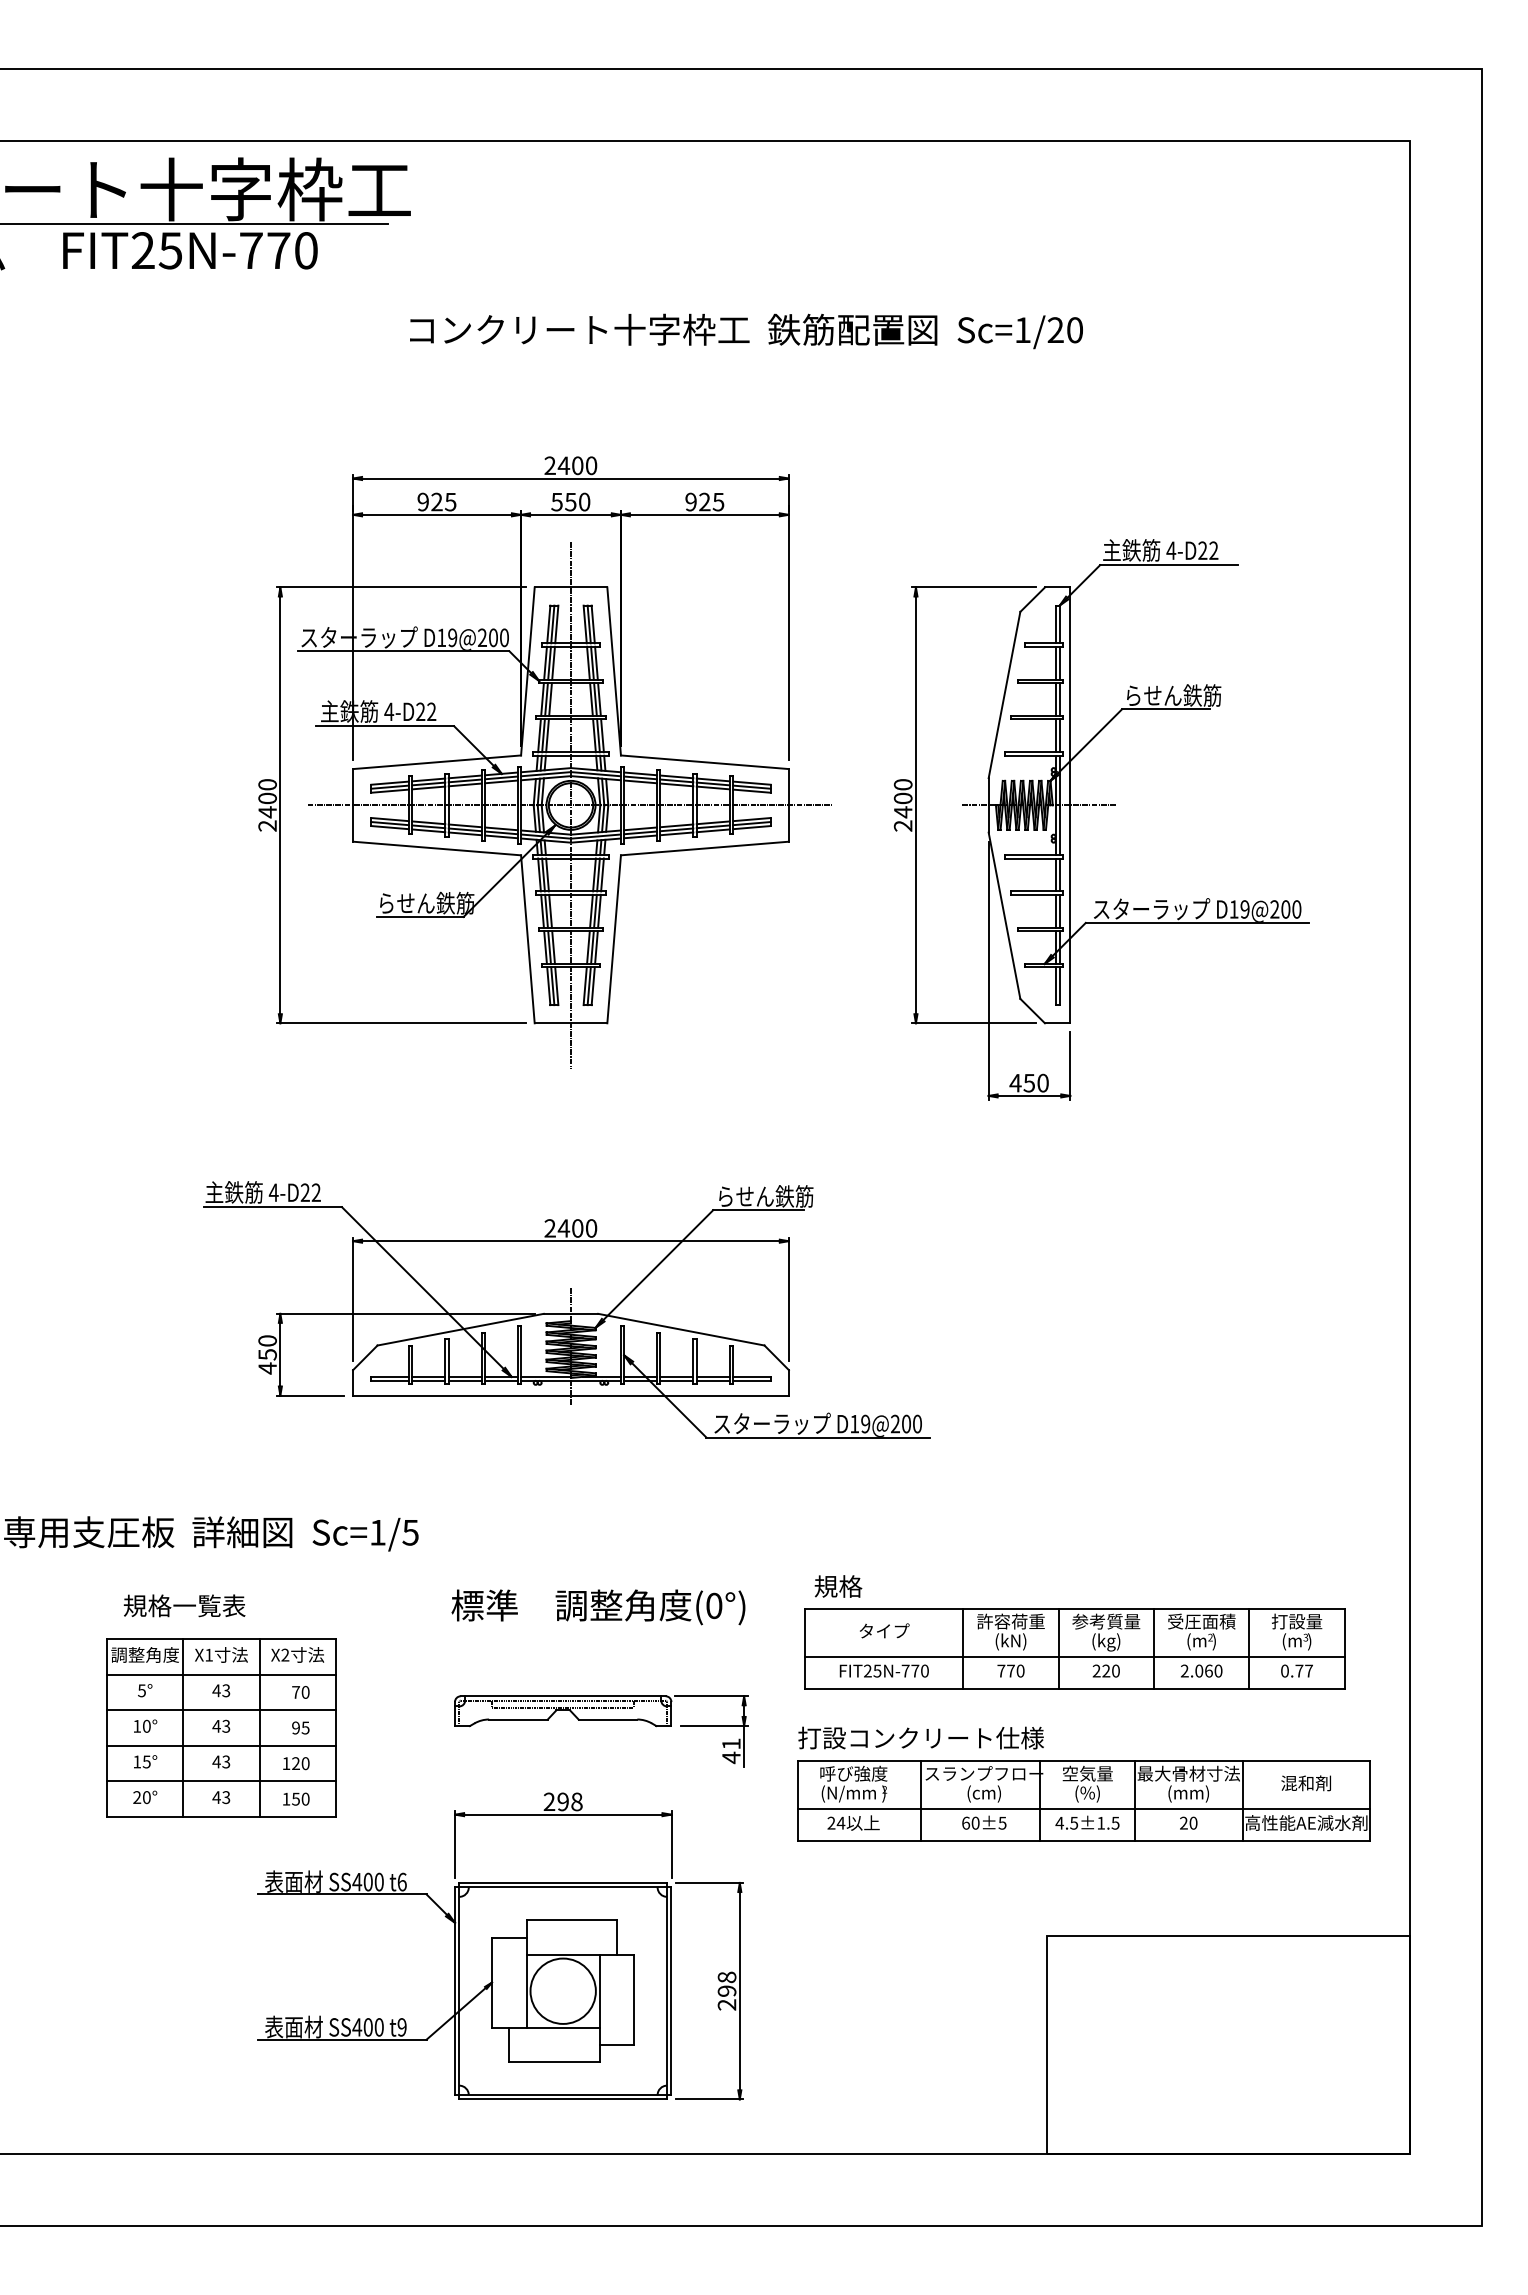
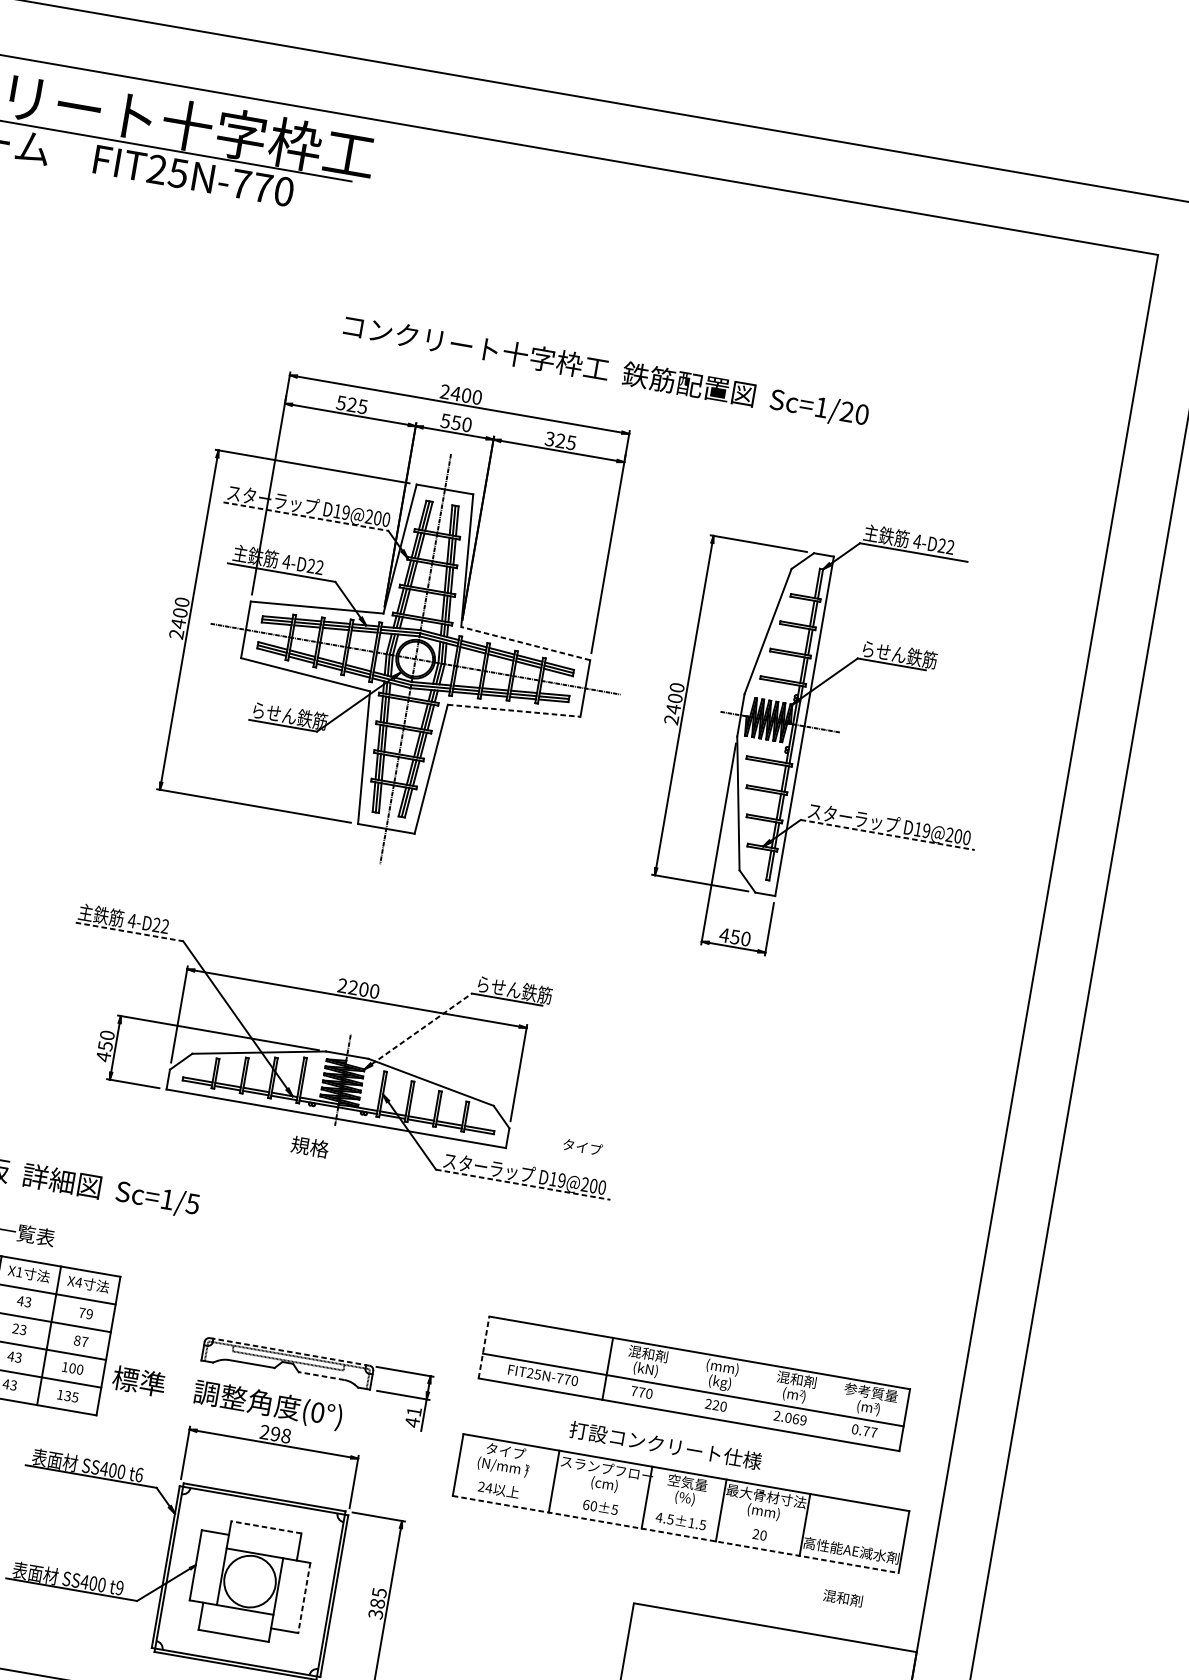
text: (746, 331) -> (606, 371), moved
text: (422, 501) -> (340, 402), 925 -> 525
text: (690, 502) -> (549, 439), 925 -> 325
line: (403, 651) -> (305, 516), solid -> dashed
line: (704, 762) -> (525, 643), solid -> dashed
line: (705, 848) -> (514, 710), solid -> dashed
line: (1197, 922) -> (887, 834), solid -> dashed
line: (273, 1207) -> (129, 932), solid -> dashed
text: (563, 1228) -> (352, 987), 2400 -> 2200
line: (658, 1265) -> (421, 1029), solid -> dashed
line: (818, 1437) -> (523, 1184), solid -> dashed
text: (838, 1586) -> (310, 1147), moved
text: (598, 1607) -> (227, 1398), moved
text: (1010, 1621) -> (648, 1353), 許容荷重 -> 混和剤
text: (1201, 1621) -> (796, 1379), 受圧面積 -> 混和剤
text: (1296, 1621) -> (870, 1392), 打設量 -> 参考質量
text: (1106, 1622) -> (722, 1367), 参考質量 -> (mm)
text: (884, 1630) -> (582, 1146), moved
line: (804, 1648) -> (484, 1347), solid -> dashed
line: (1058, 1648) -> (681, 1381), removed
line: (1154, 1648) -> (756, 1394), removed
line: (1249, 1648) -> (830, 1407), removed
text: (285, 1654) -> (79, 1282), X2 -> X4
text: (1218, 1670) -> (803, 1419), 2.060 -> 2.069
text: (305, 1692) -> (89, 1314), 70 -> 79
line: (563, 1696) -> (289, 1352), solid -> dashed
line: (607, 1719) -> (321, 1375), solid -> dashed
text: (216, 1725) -> (15, 1328), 43 -> 23
text: (300, 1727) -> (80, 1340), 95 -> 87
text: (920, 1737) -> (665, 1445), moved
text: (295, 1763) -> (72, 1368), 120 -> 100
text: (853, 1773) -> (505, 1451), 呼び強度 -> タイプ
text: (1305, 1783) -> (842, 1598), moved
text: (300, 1798) -> (71, 1396), 150 -> 135
line: (1083, 1809) -> (679, 1510), removed
line: (1084, 1840) -> (676, 1534), solid -> dashed
line: (571, 1920) -> (266, 1527), solid -> dashed
text: (726, 1990) -> (377, 1603), 298 -> 385
line: (634, 2000) -> (304, 1598), solid -> dashed

